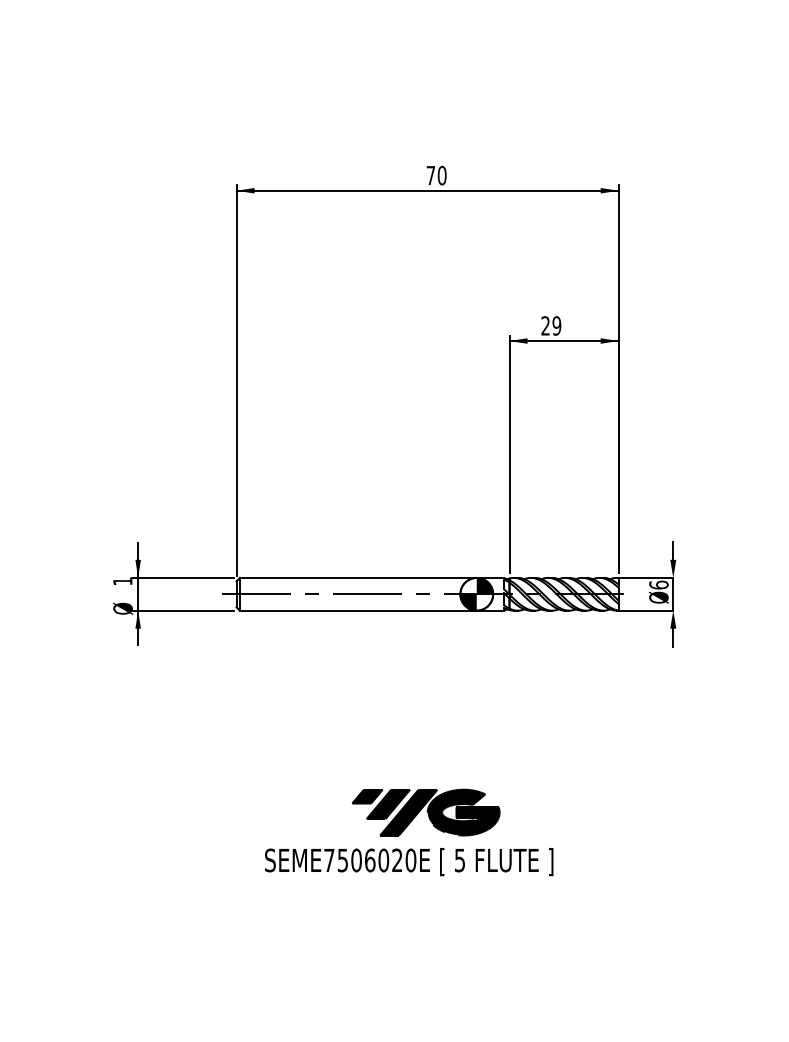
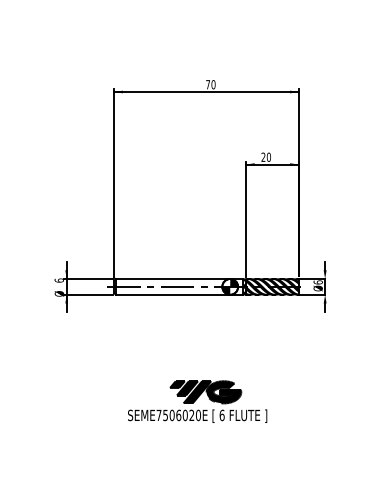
text: (556, 326) -> (268, 157), 29 -> 20
text: (121, 581) -> (58, 280), 1 -> 6
text: (458, 860) -> (221, 415), 5 -> 6

